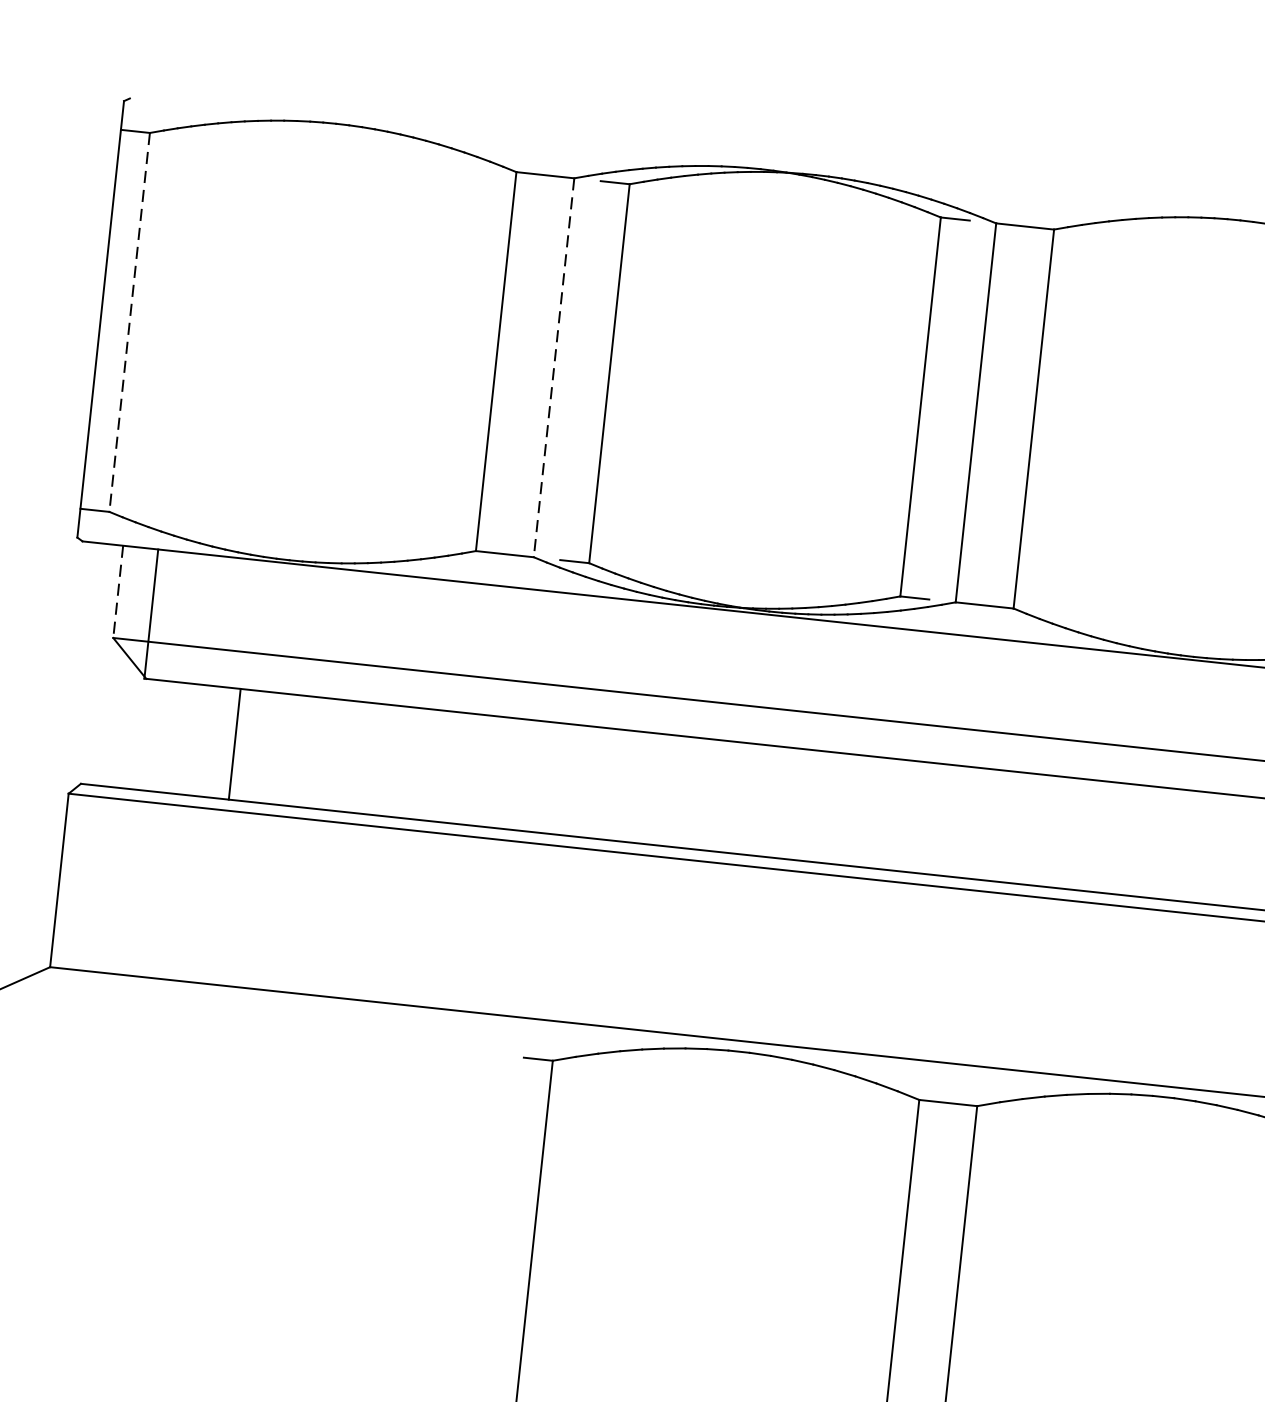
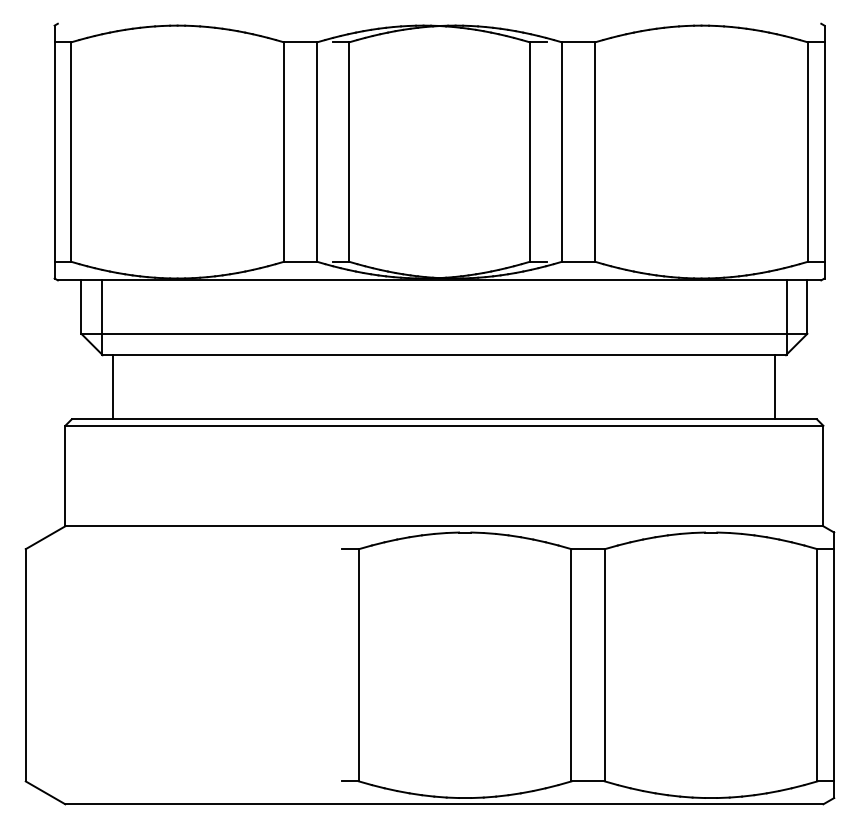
line: (129, 323) -> (71, 152), dashed -> solid
line: (554, 368) -> (317, 152), dashed -> solid
line: (118, 592) -> (81, 307), dashed -> solid
line: (234, 744) -> (113, 387), moved

